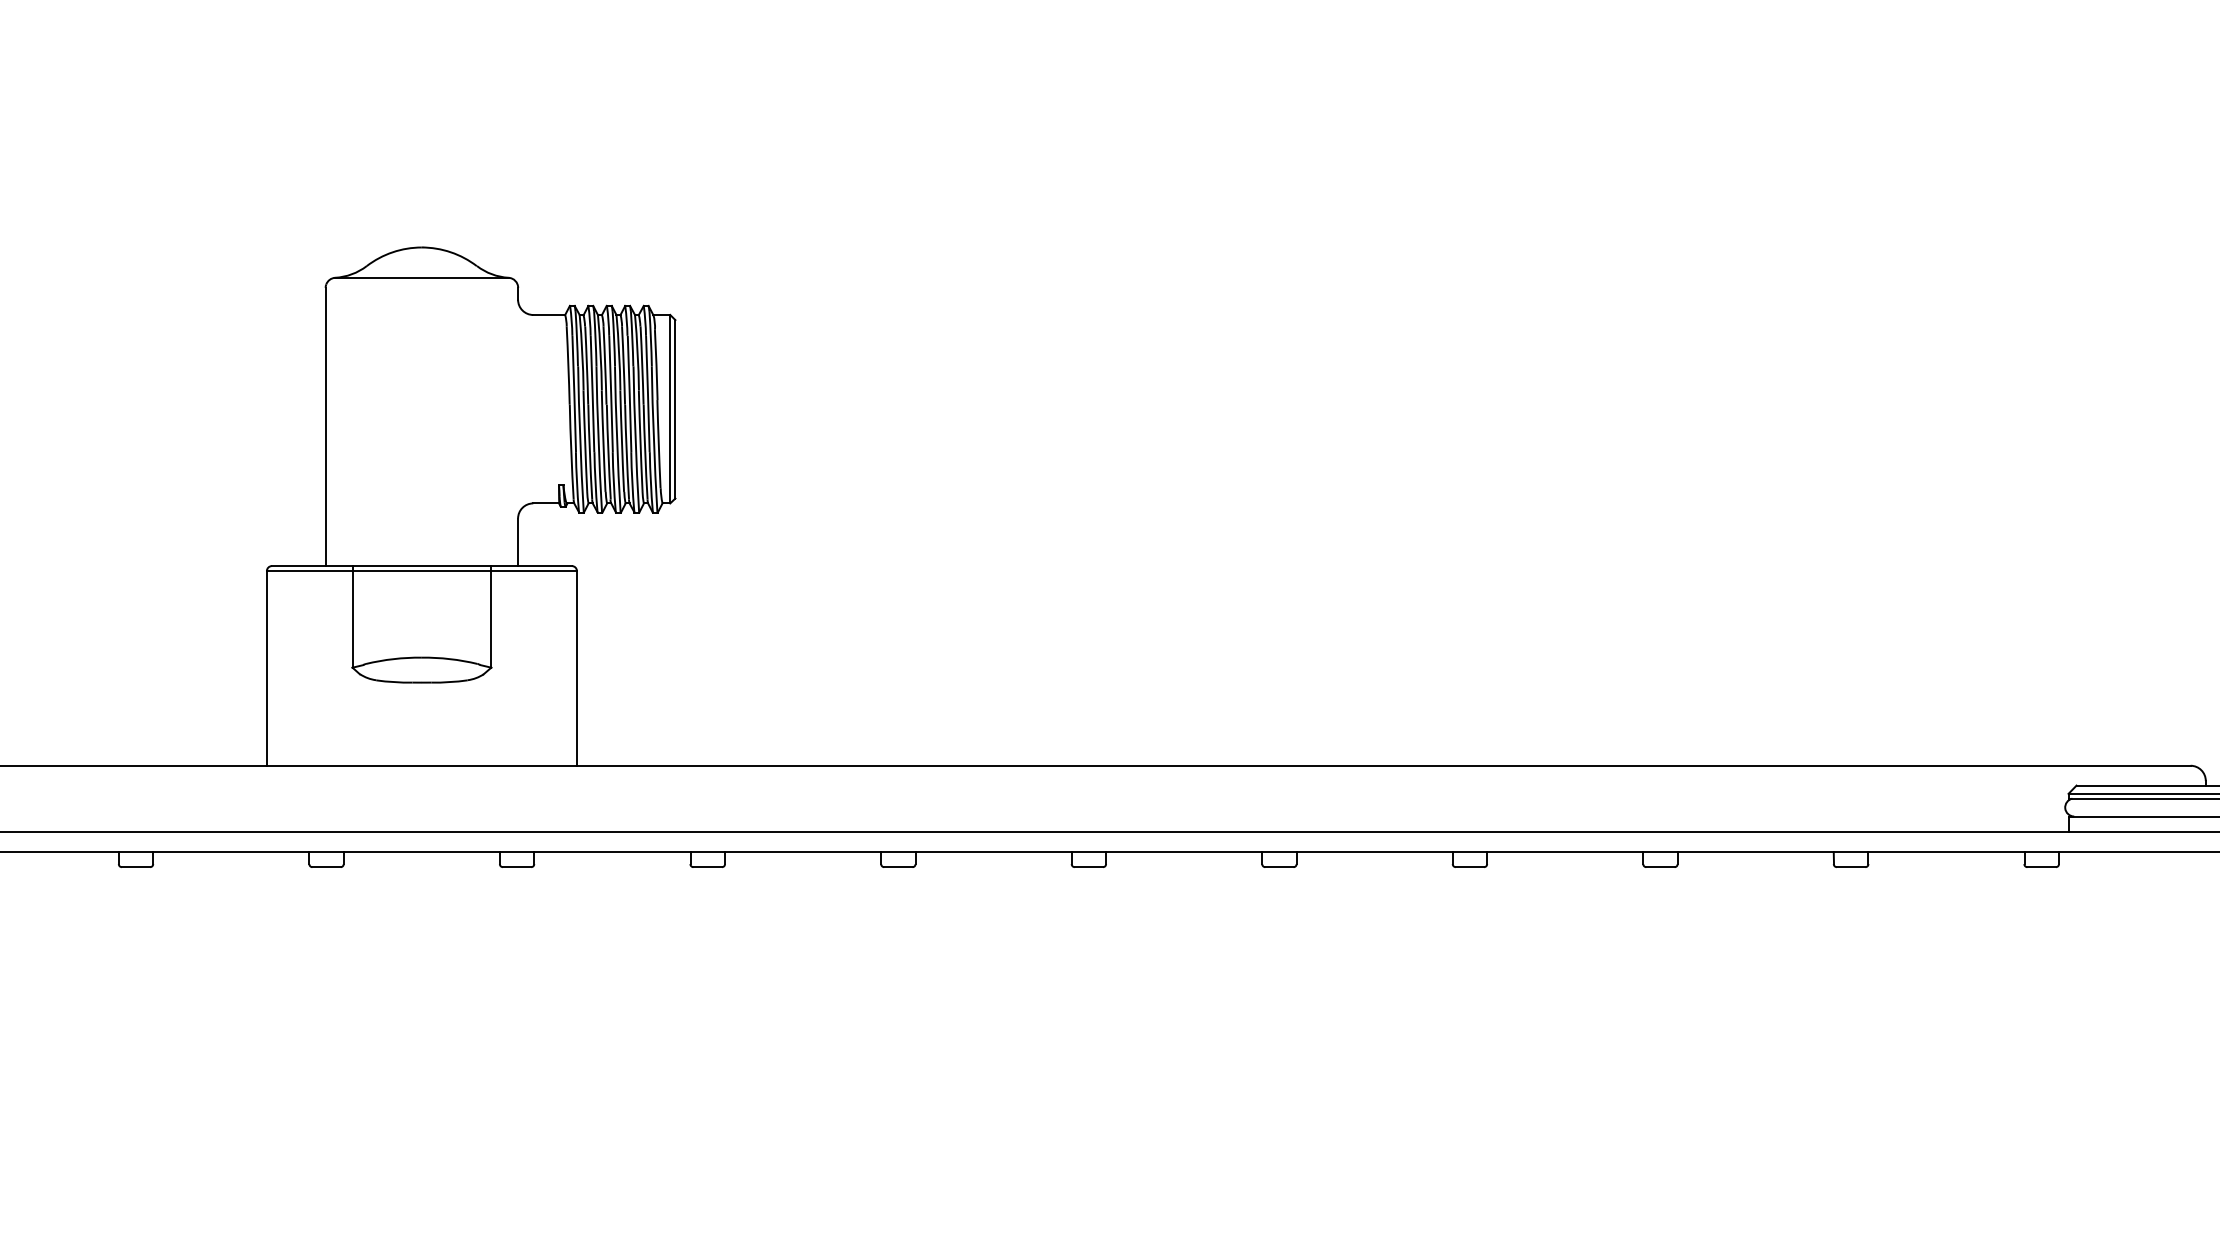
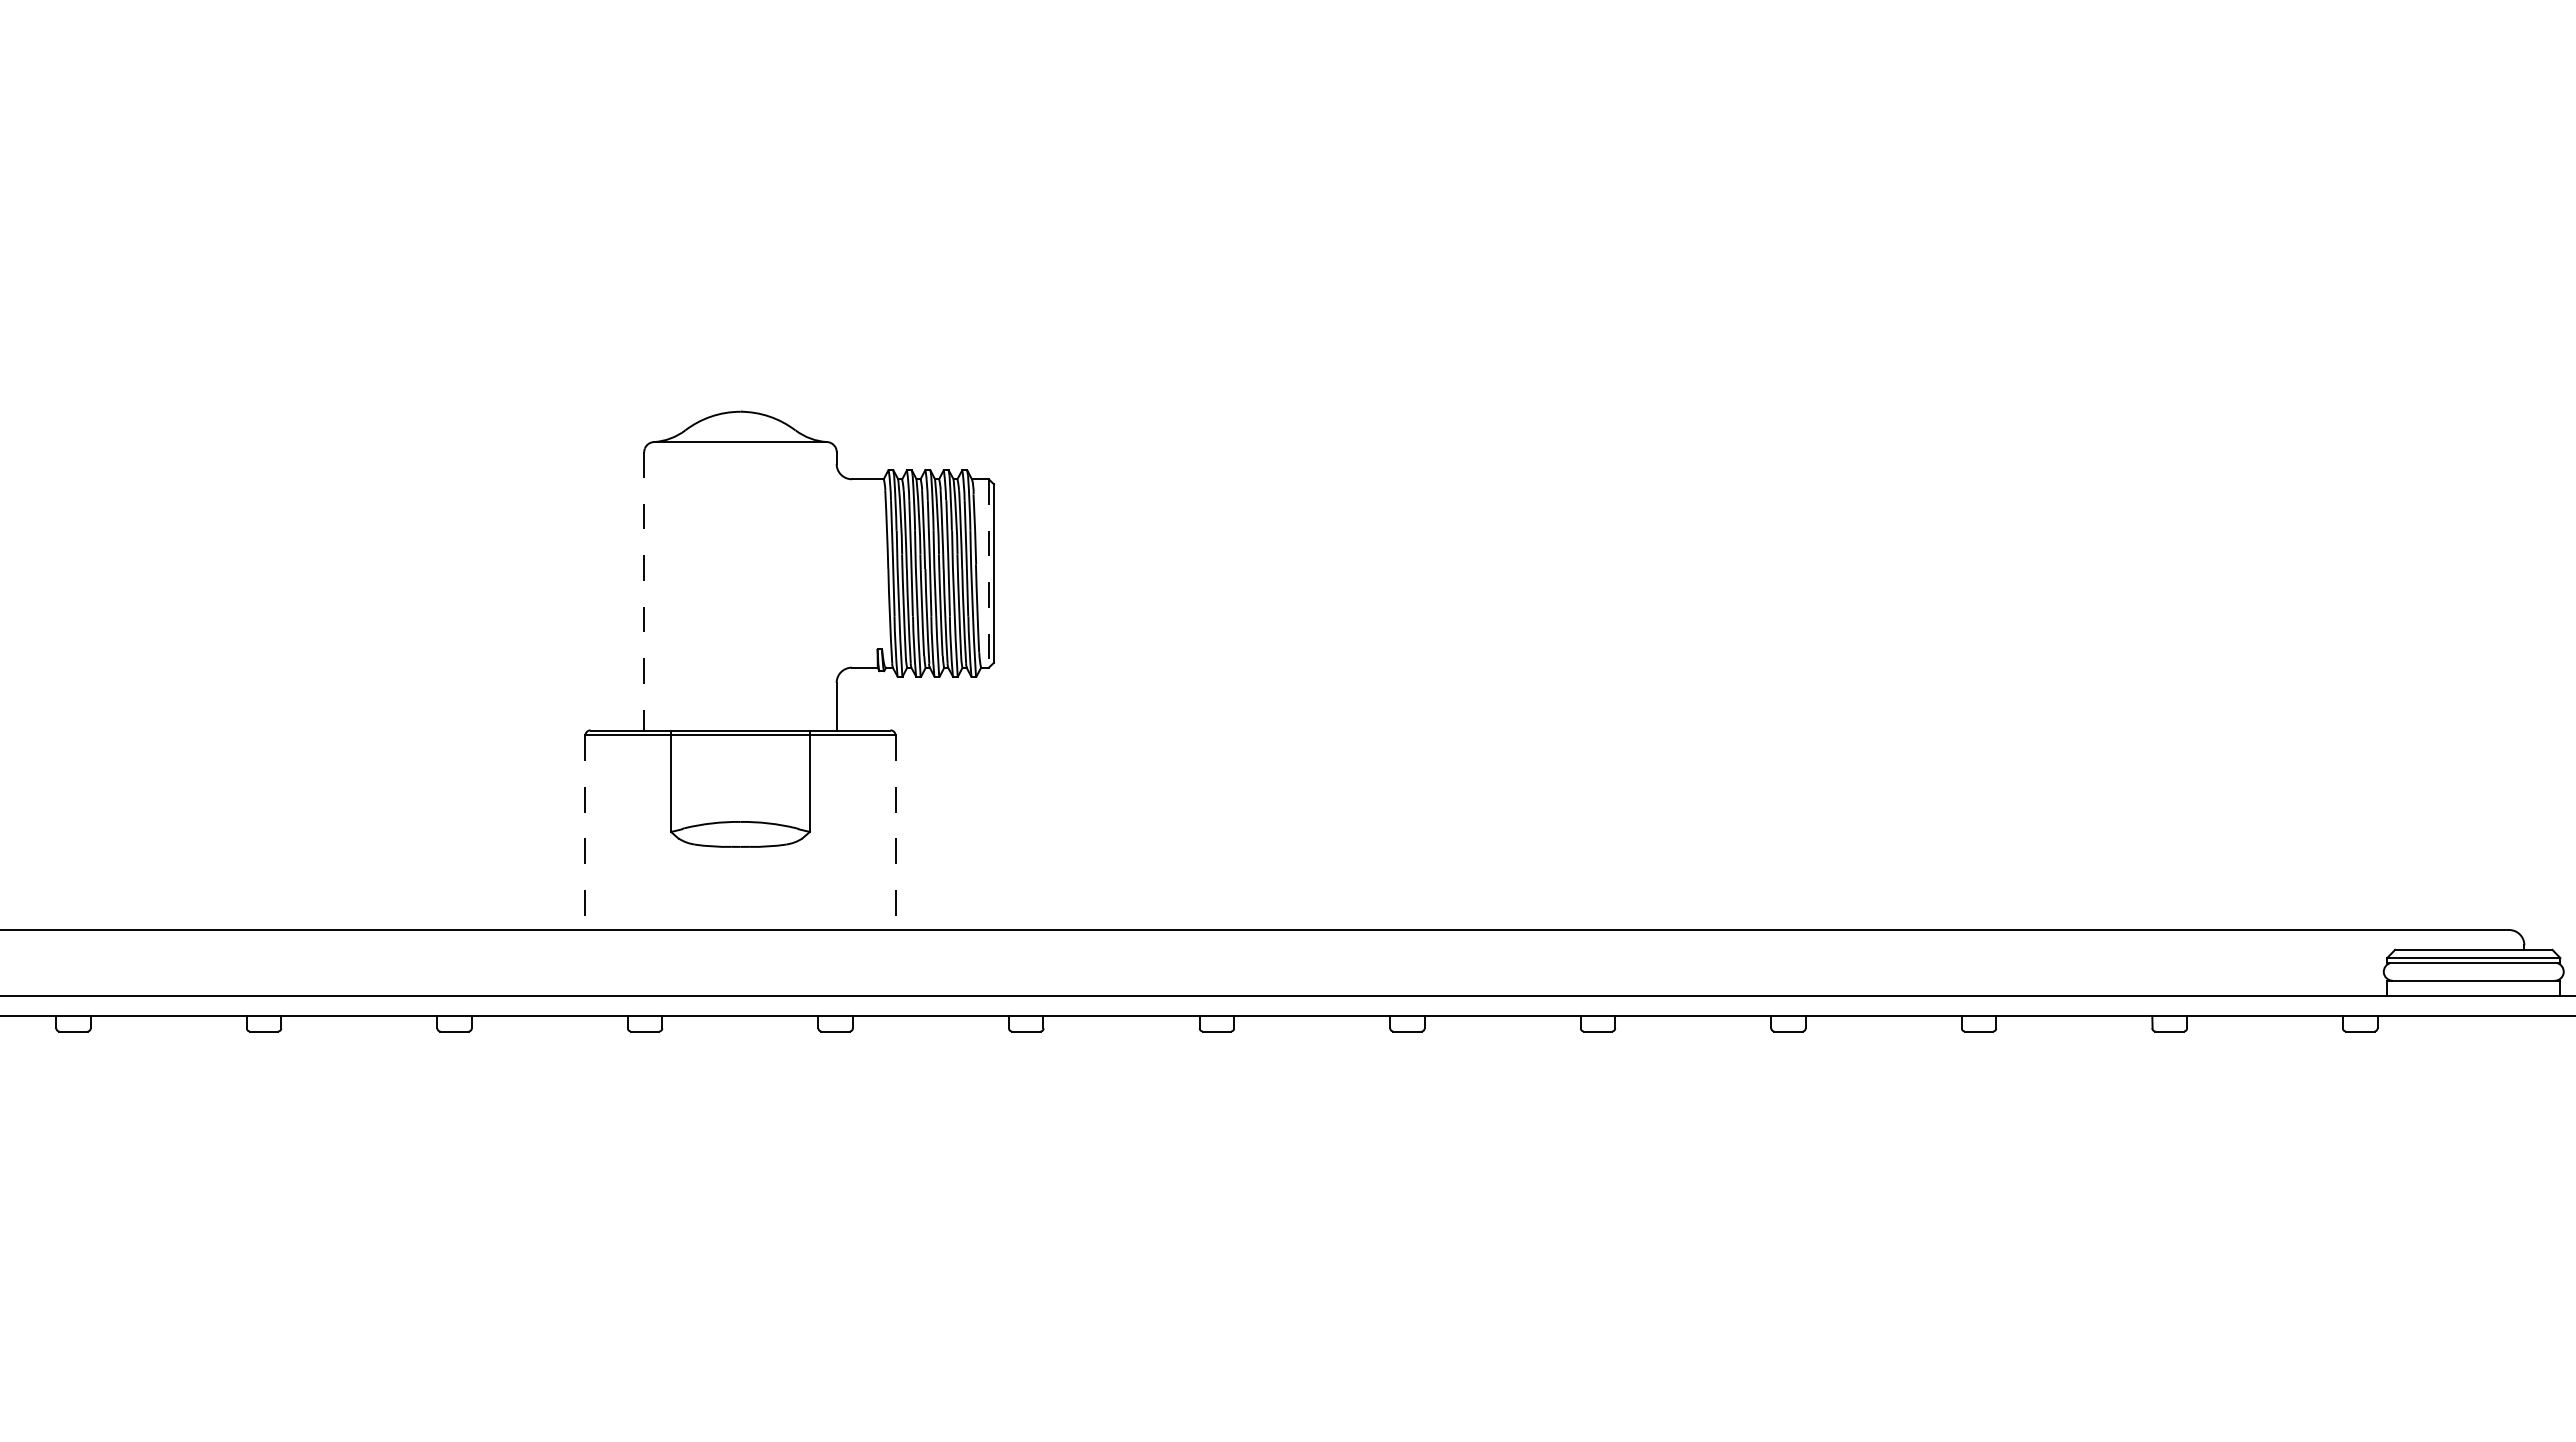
line: (669, 409) -> (988, 573), solid -> dashed
line: (325, 427) -> (644, 591), solid -> dashed
line: (266, 669) -> (585, 833), solid -> dashed
line: (576, 669) -> (895, 833), solid -> dashed

